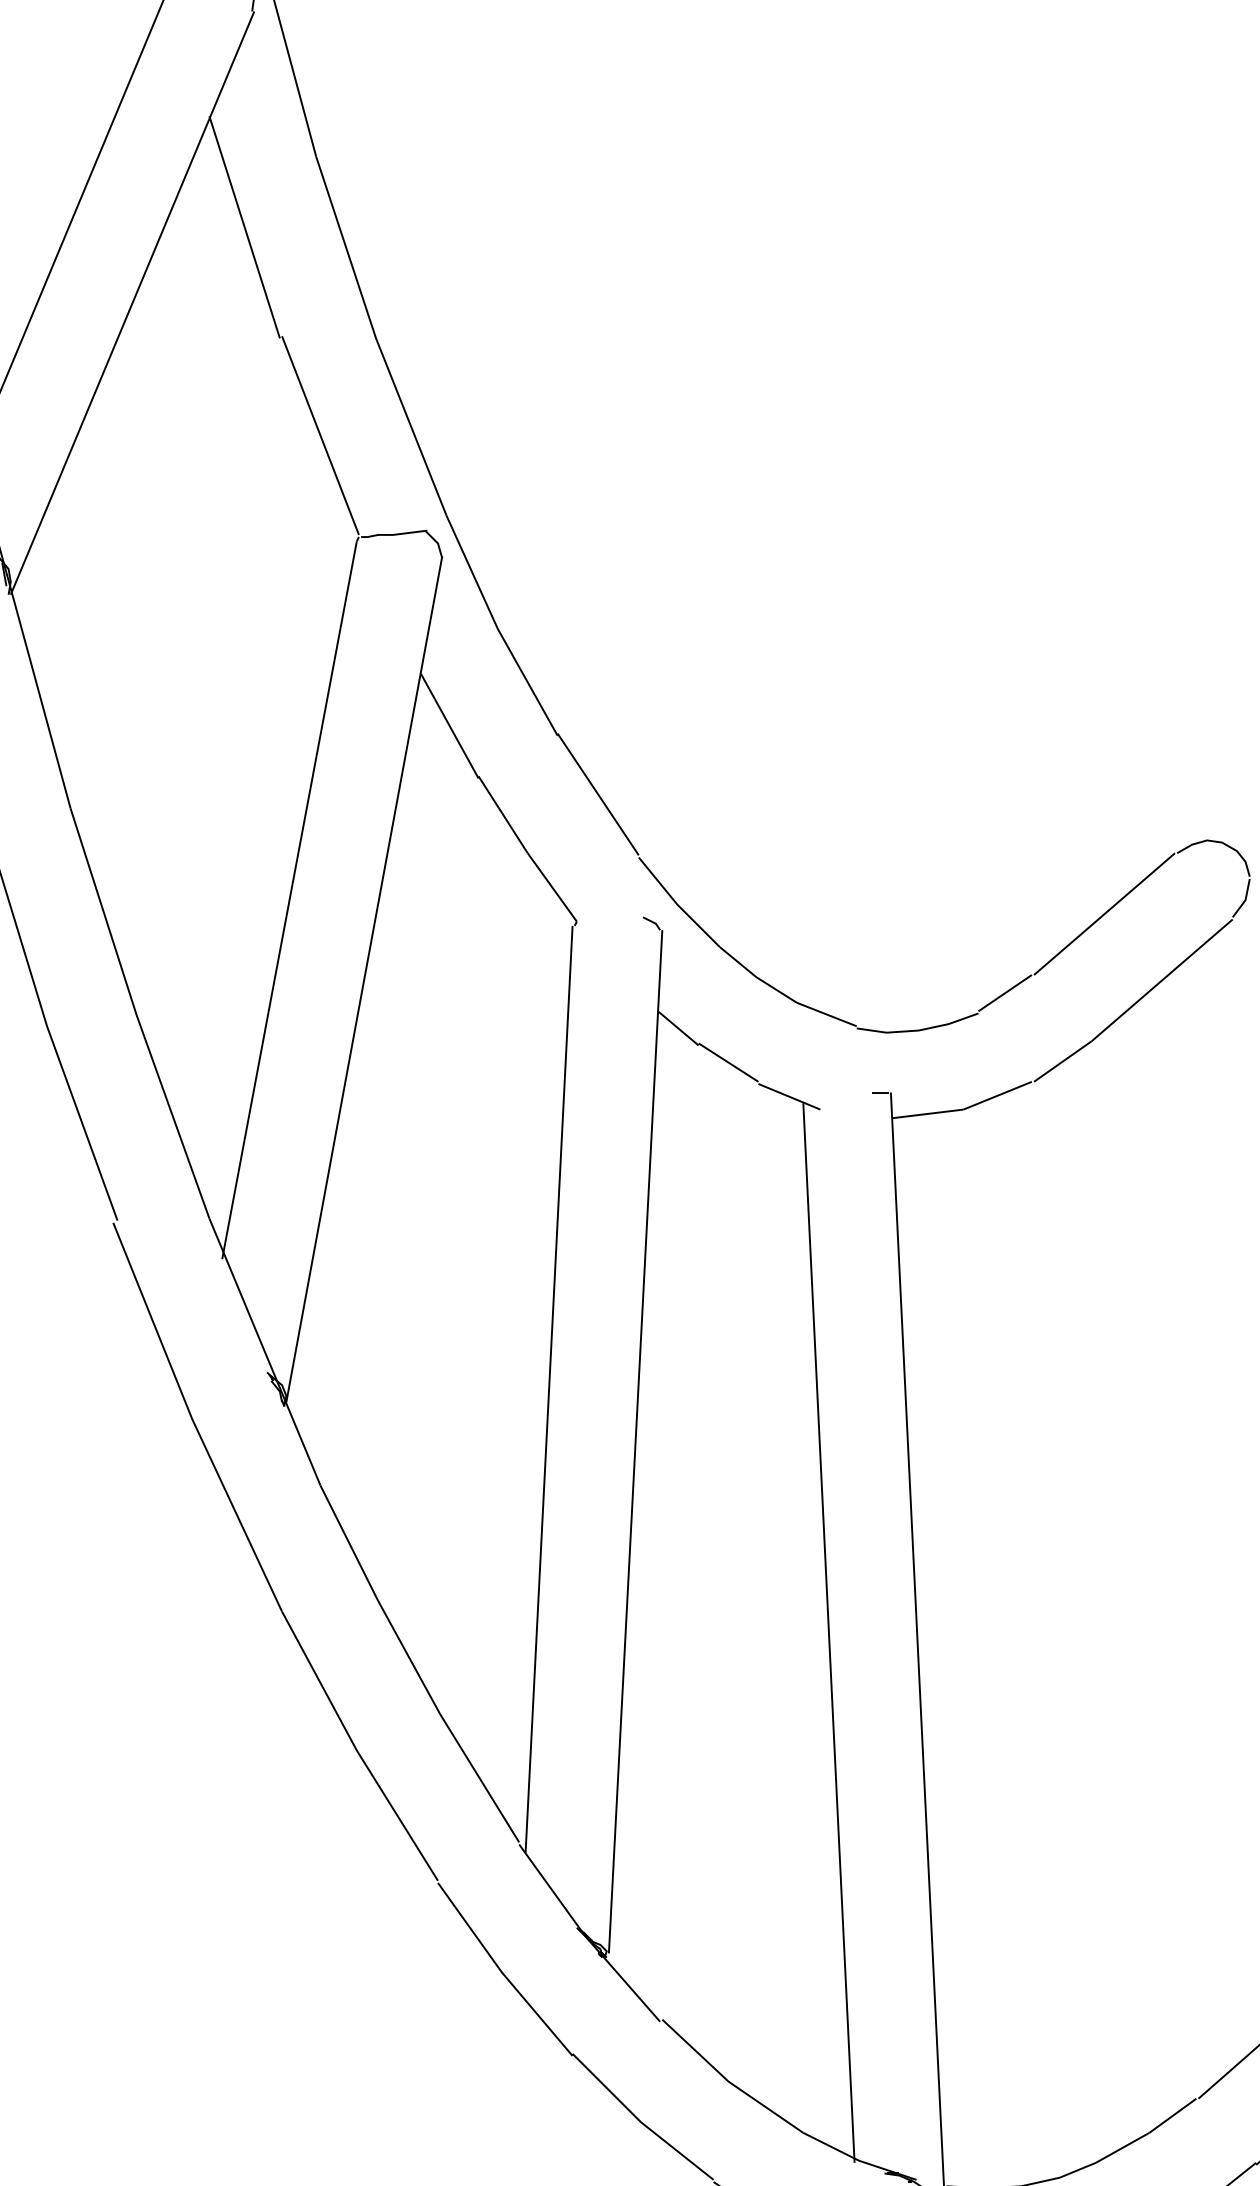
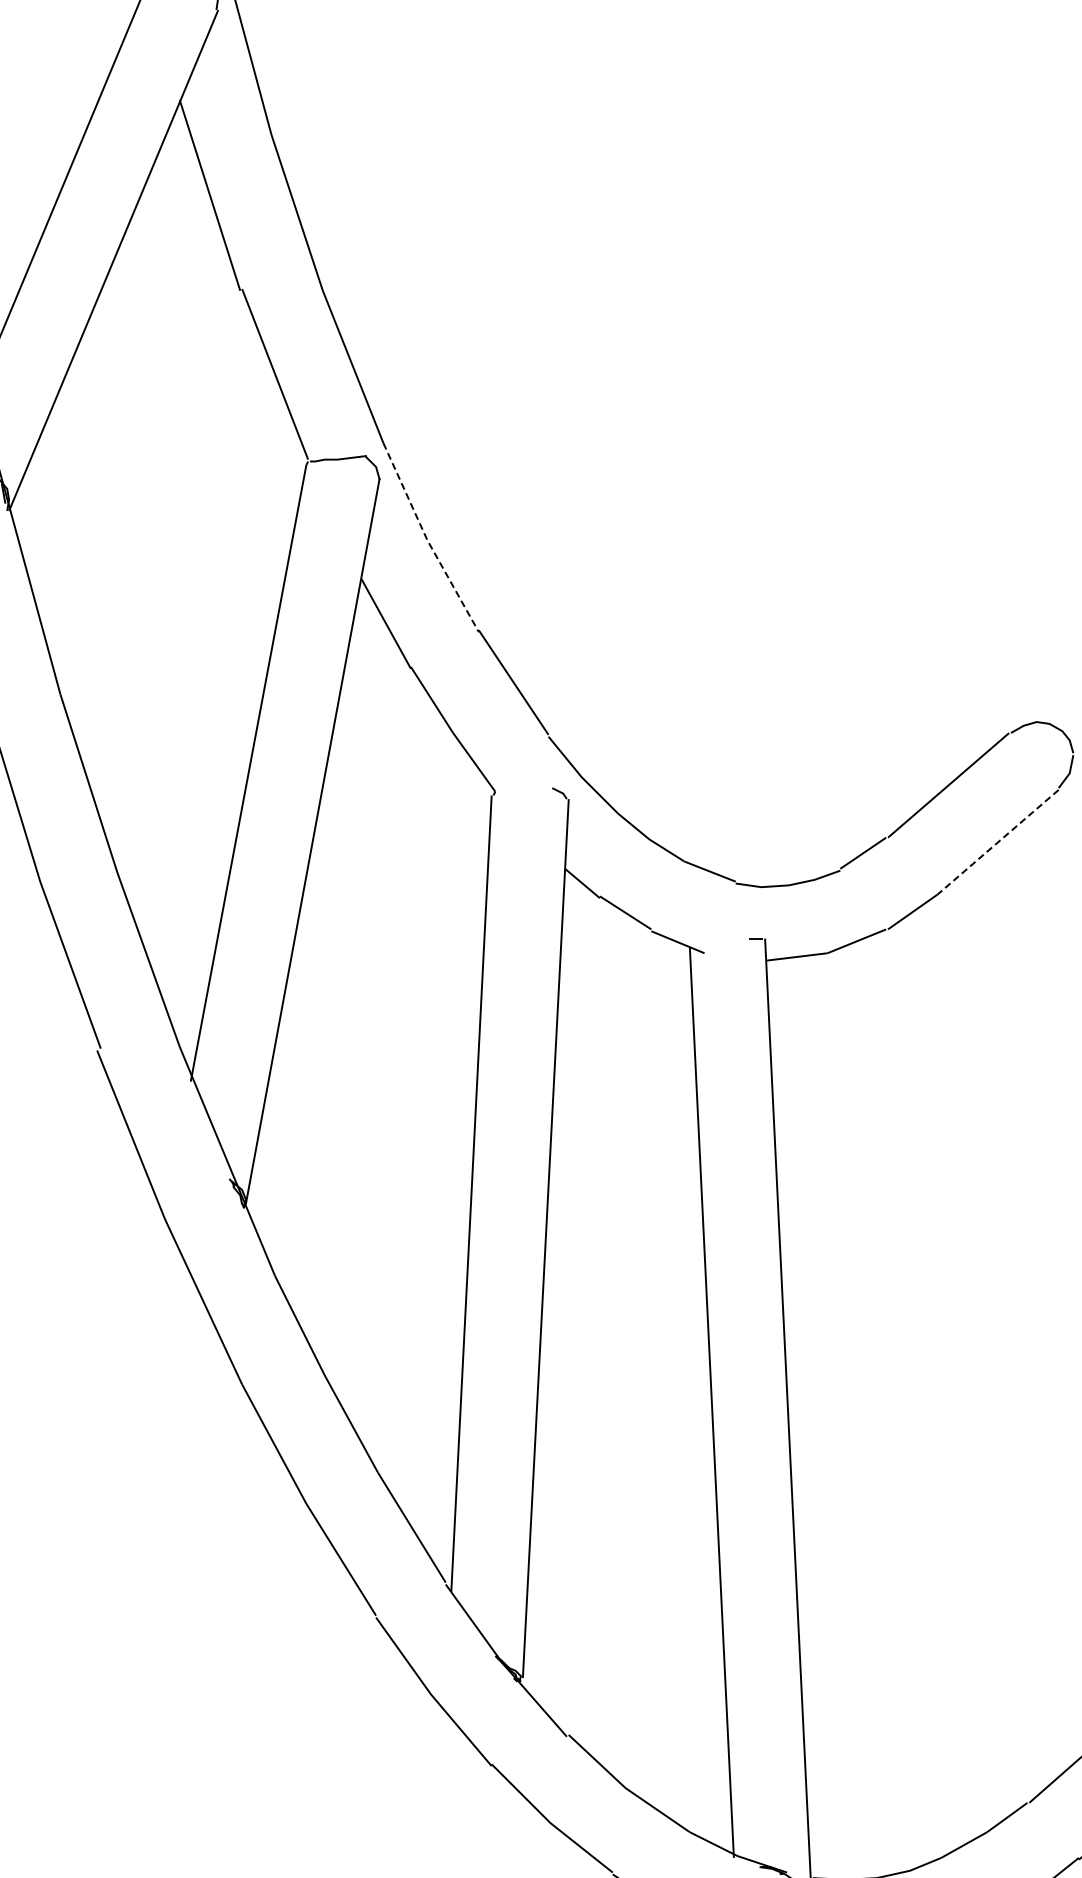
line: (497, 629) -> (427, 540), solid -> dashed
line: (1161, 980) -> (997, 842), solid -> dashed

